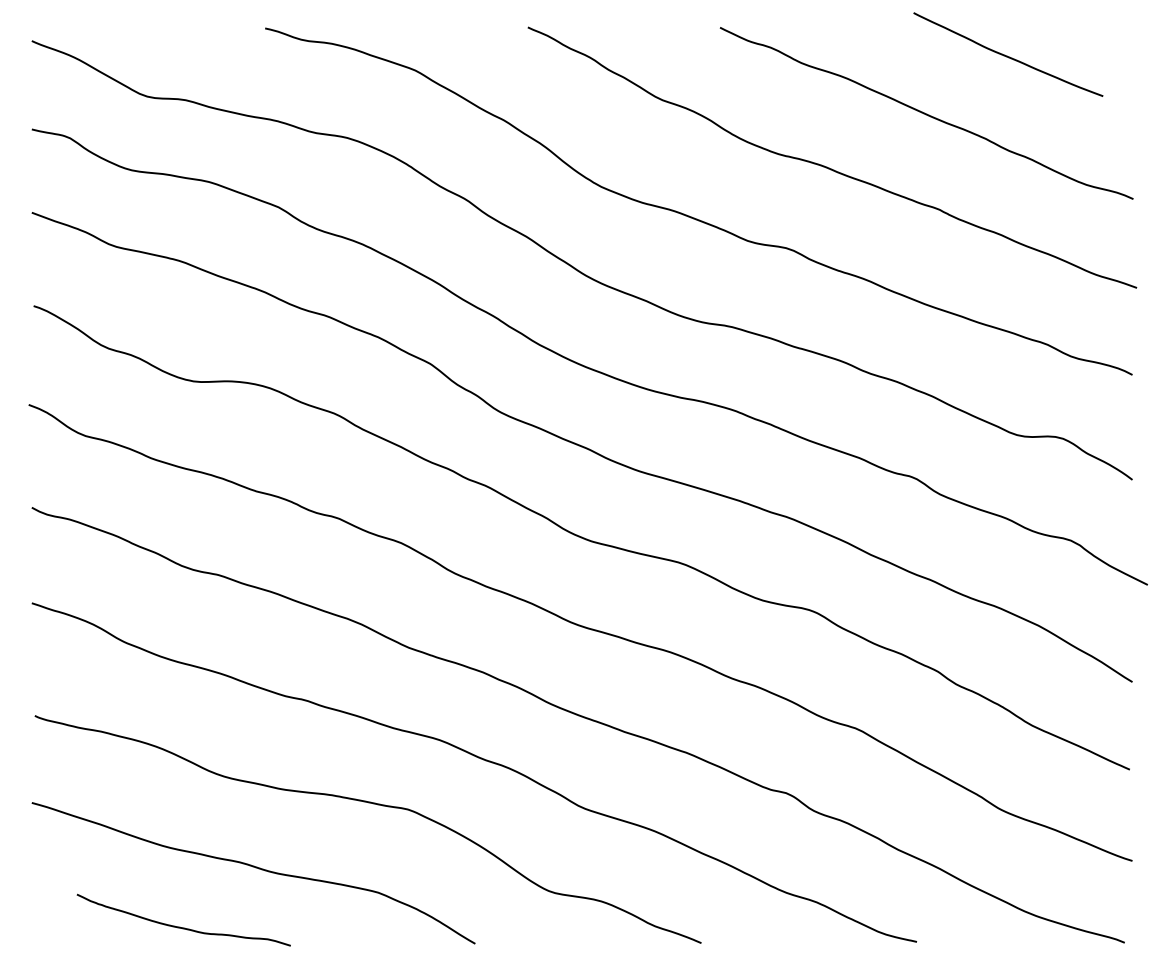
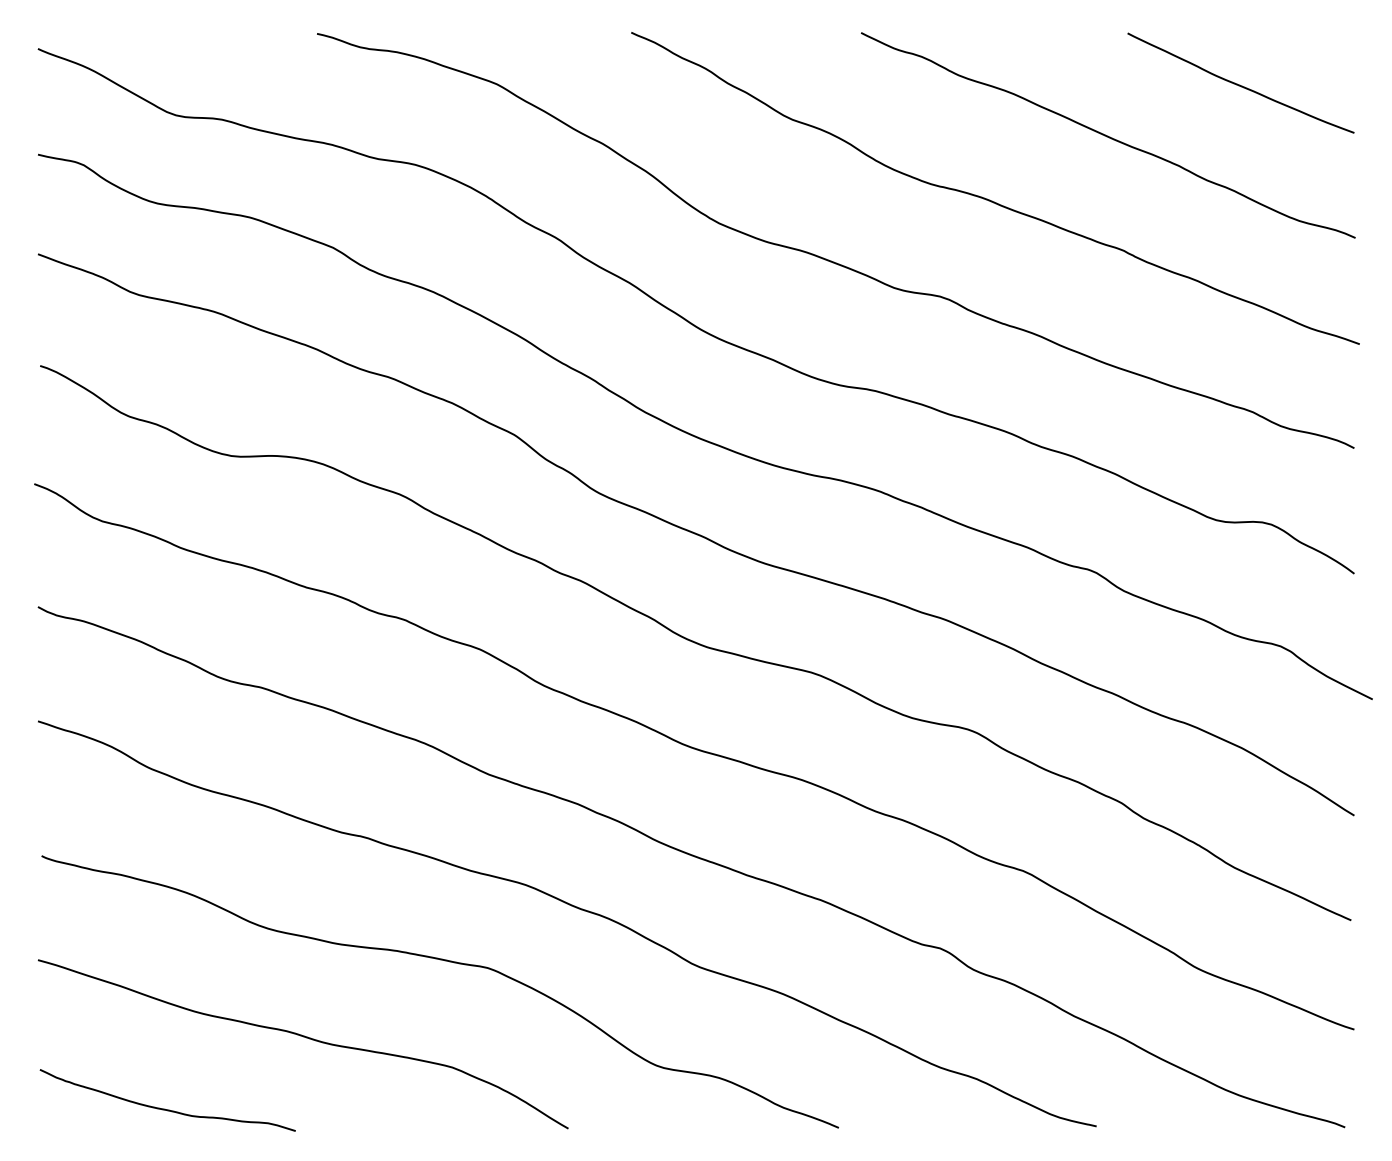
curve: (1007, 55) -> (1239, 84), moved
curve: (181, 926) -> (164, 1108), moved

